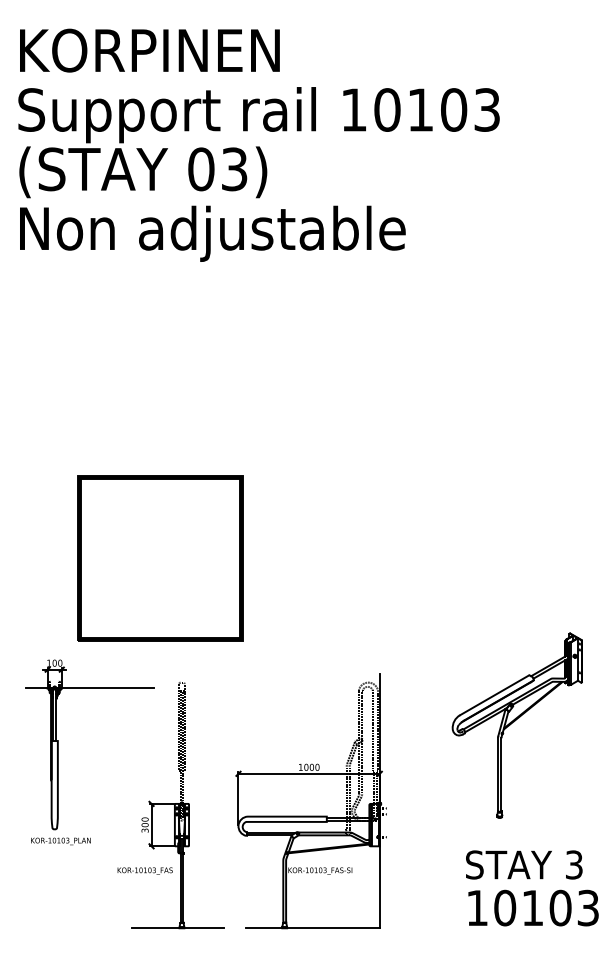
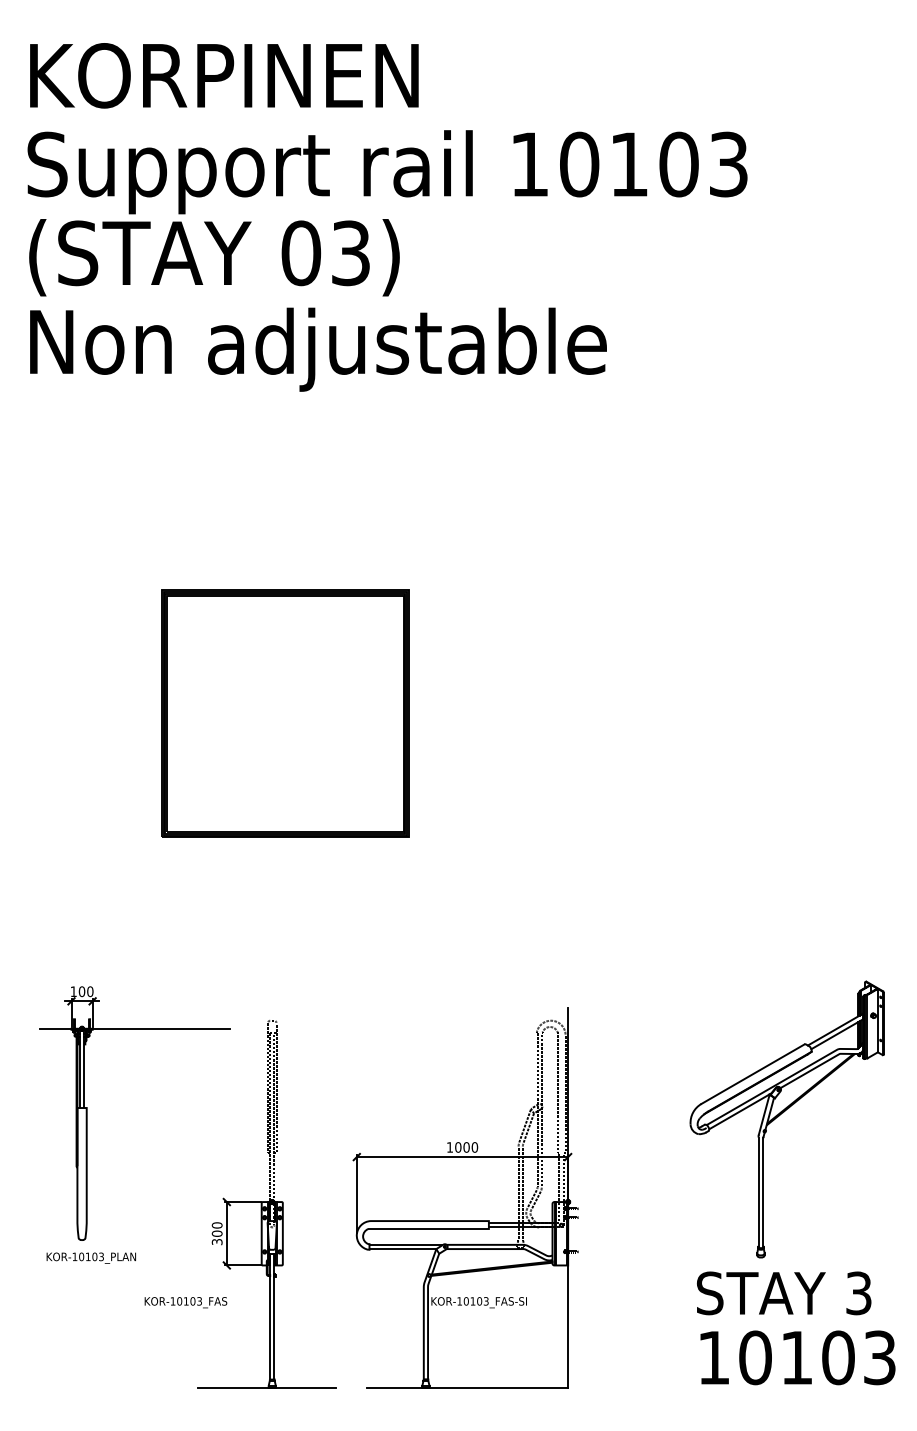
part: (160, 558) -> (285, 714), moved
part: (516, 725) -> (785, 1119), moved
text: (144, 870) -> (184, 1301), moved

